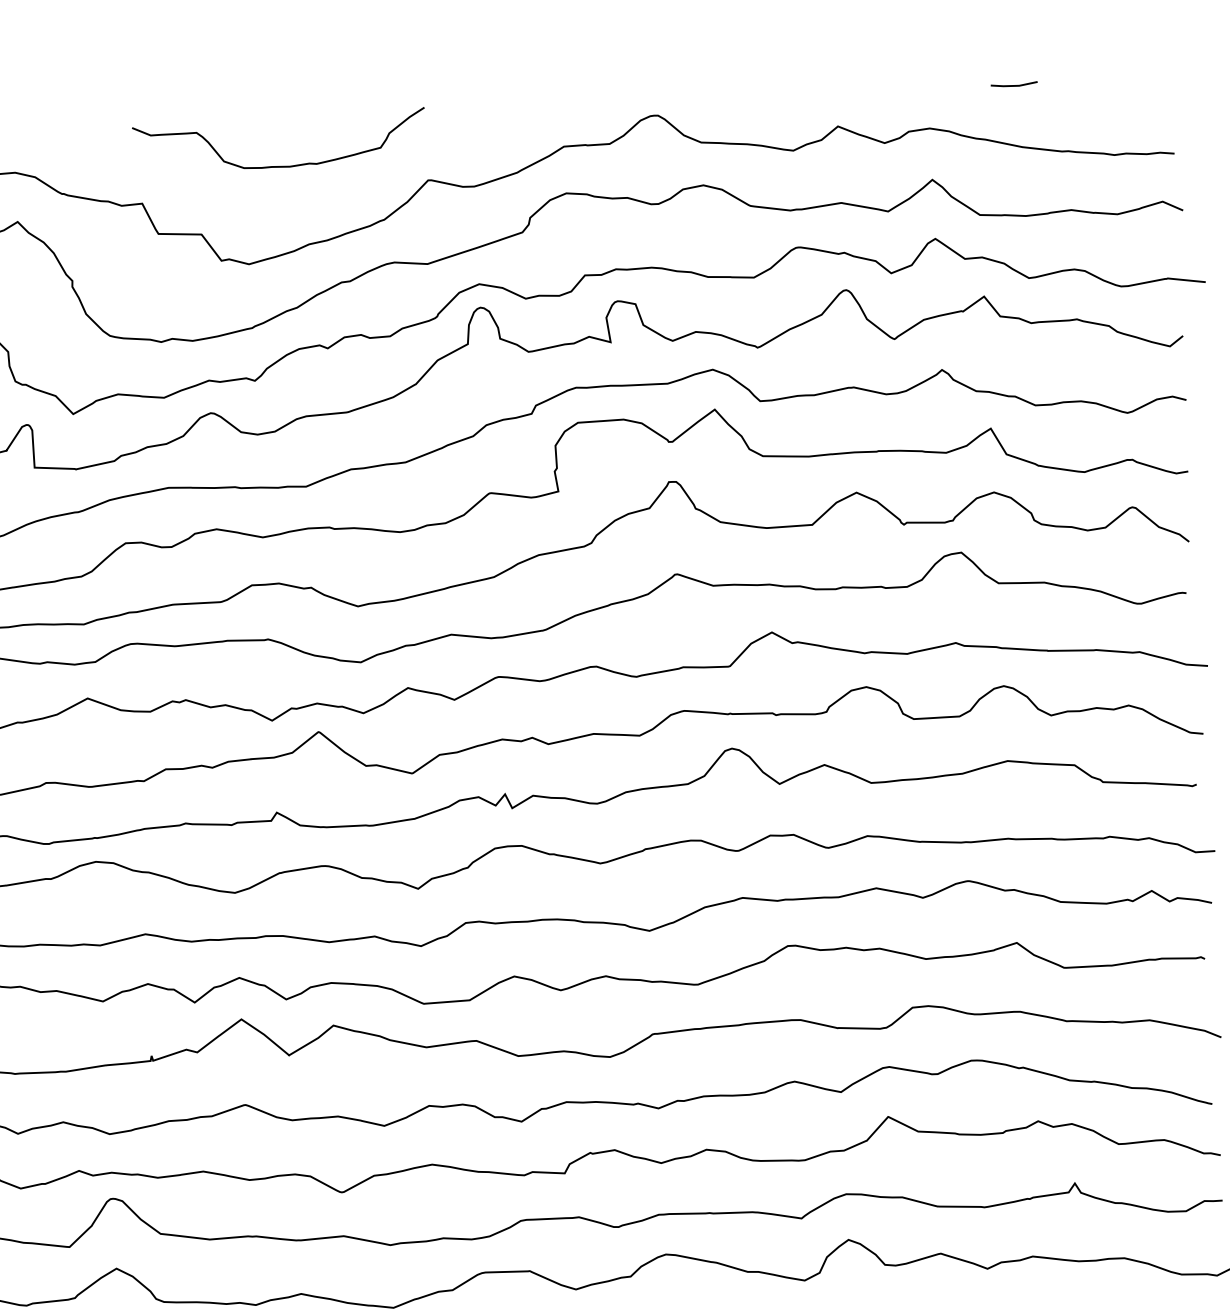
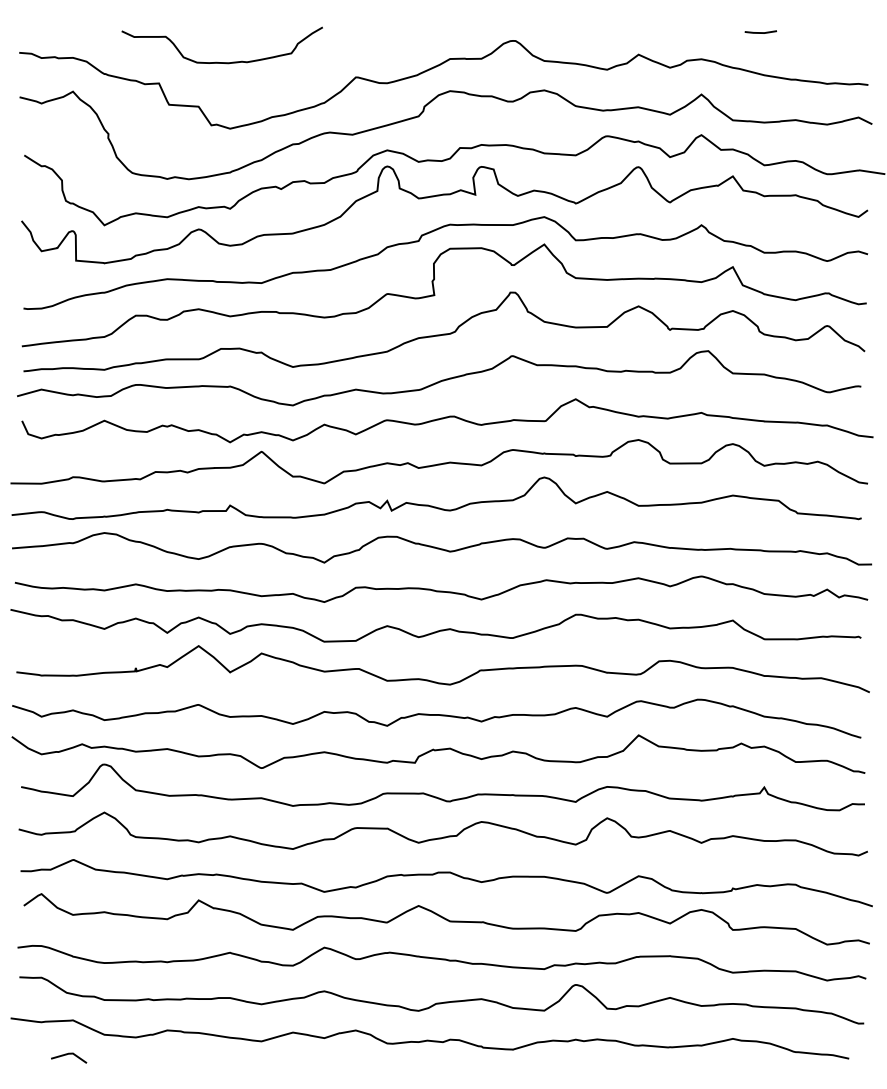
curve: (272, 165) -> (216, 61), moved

